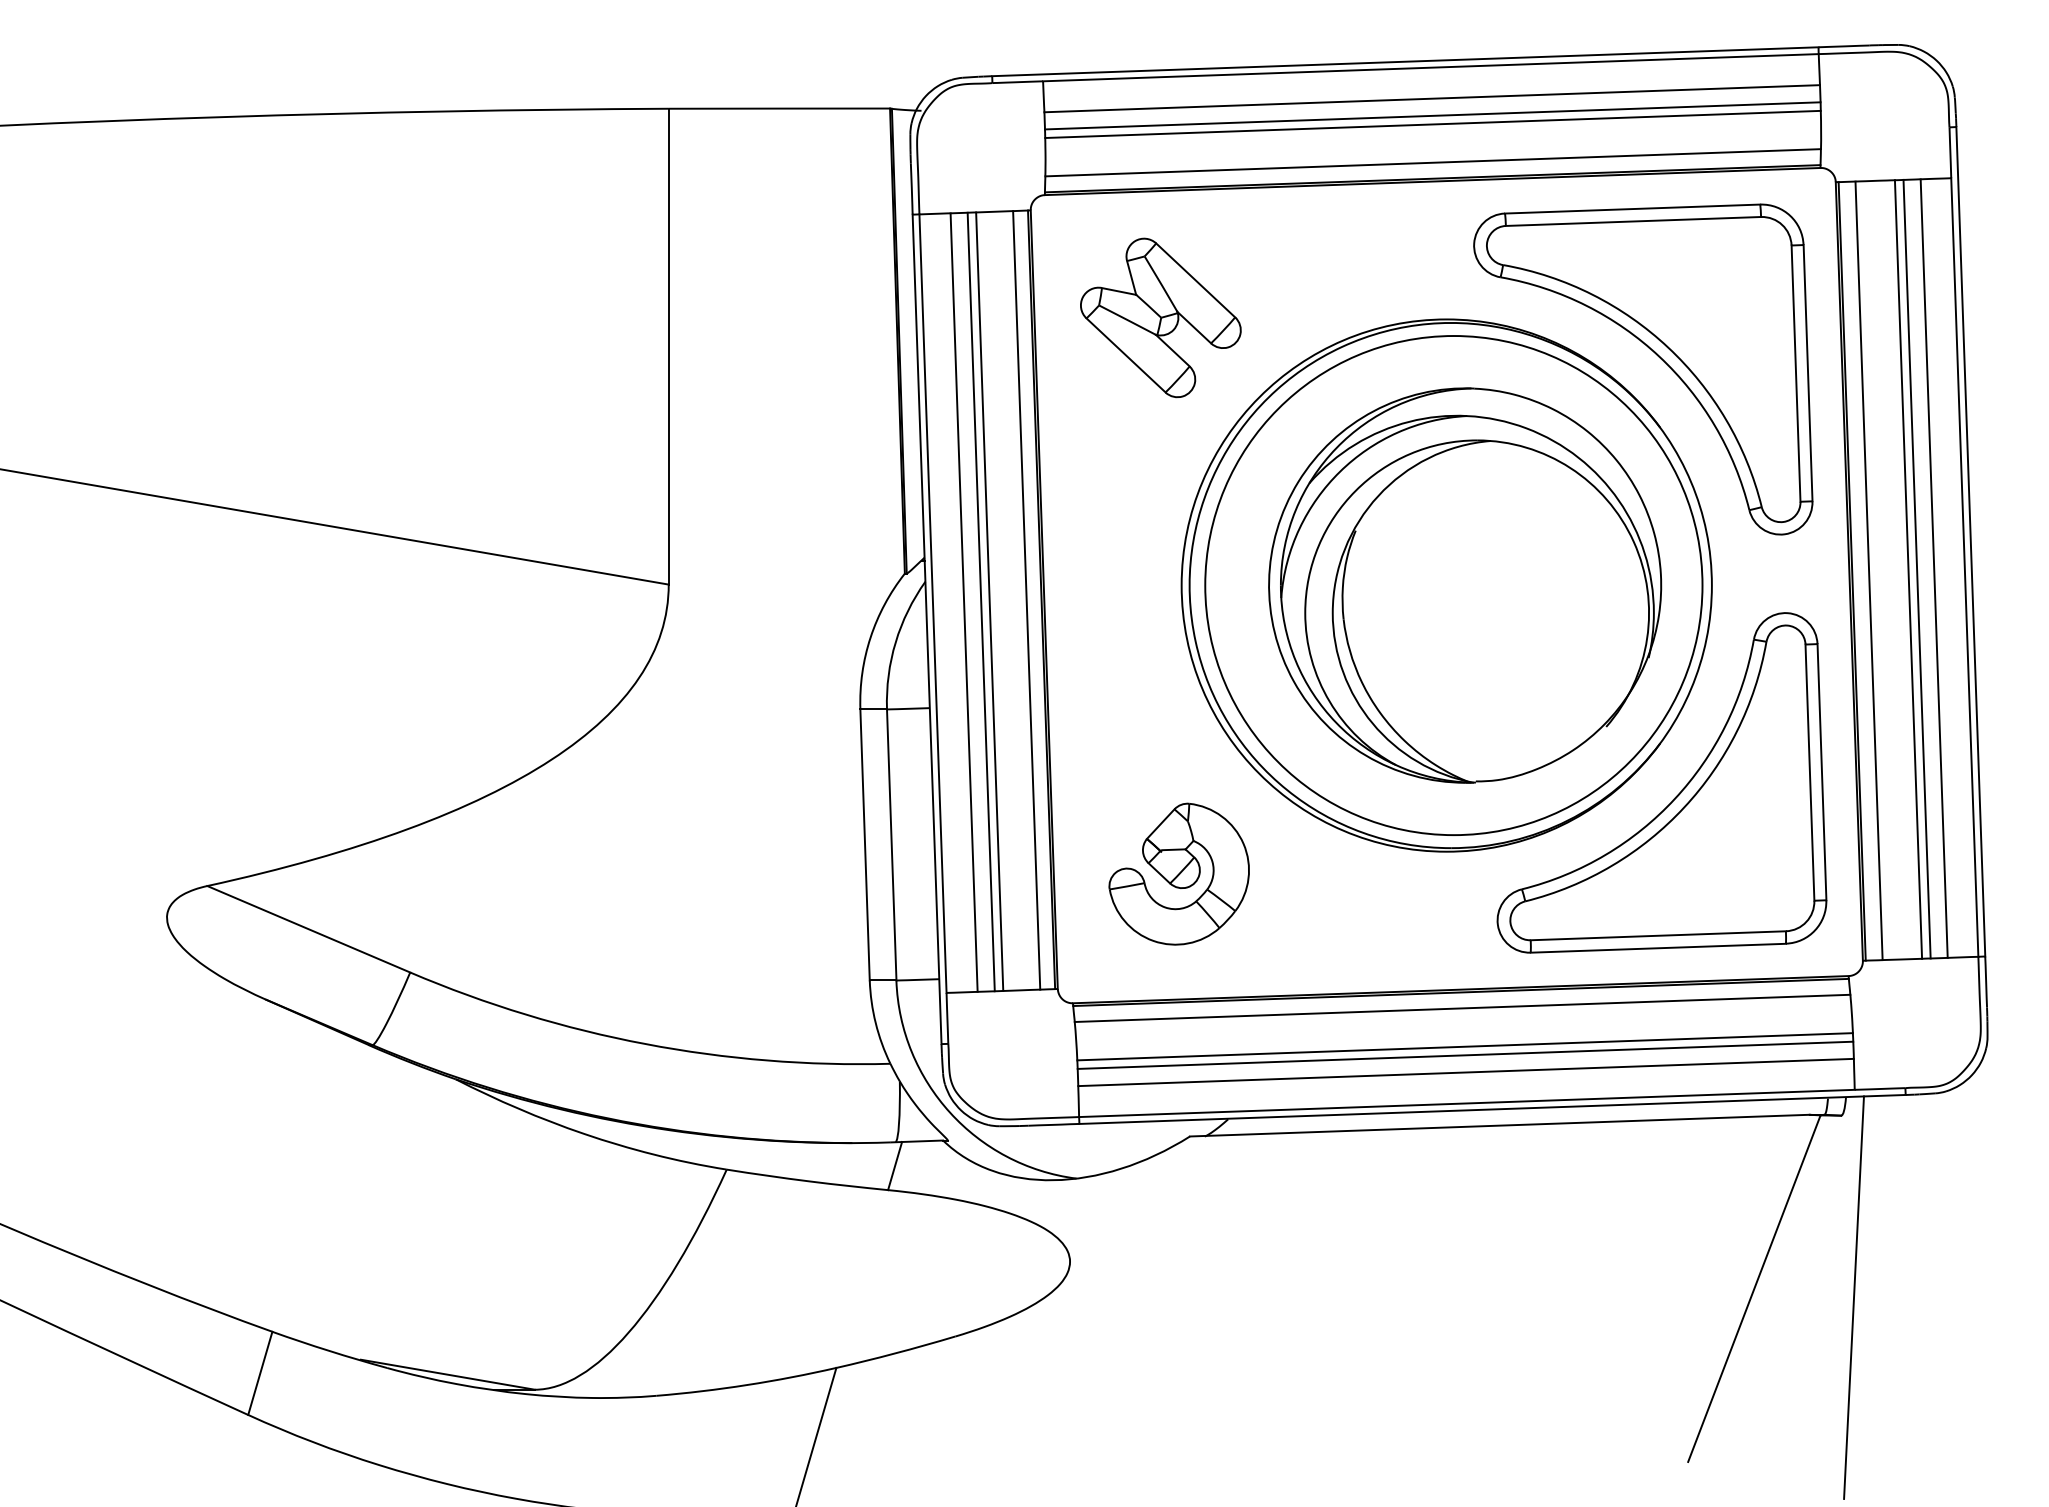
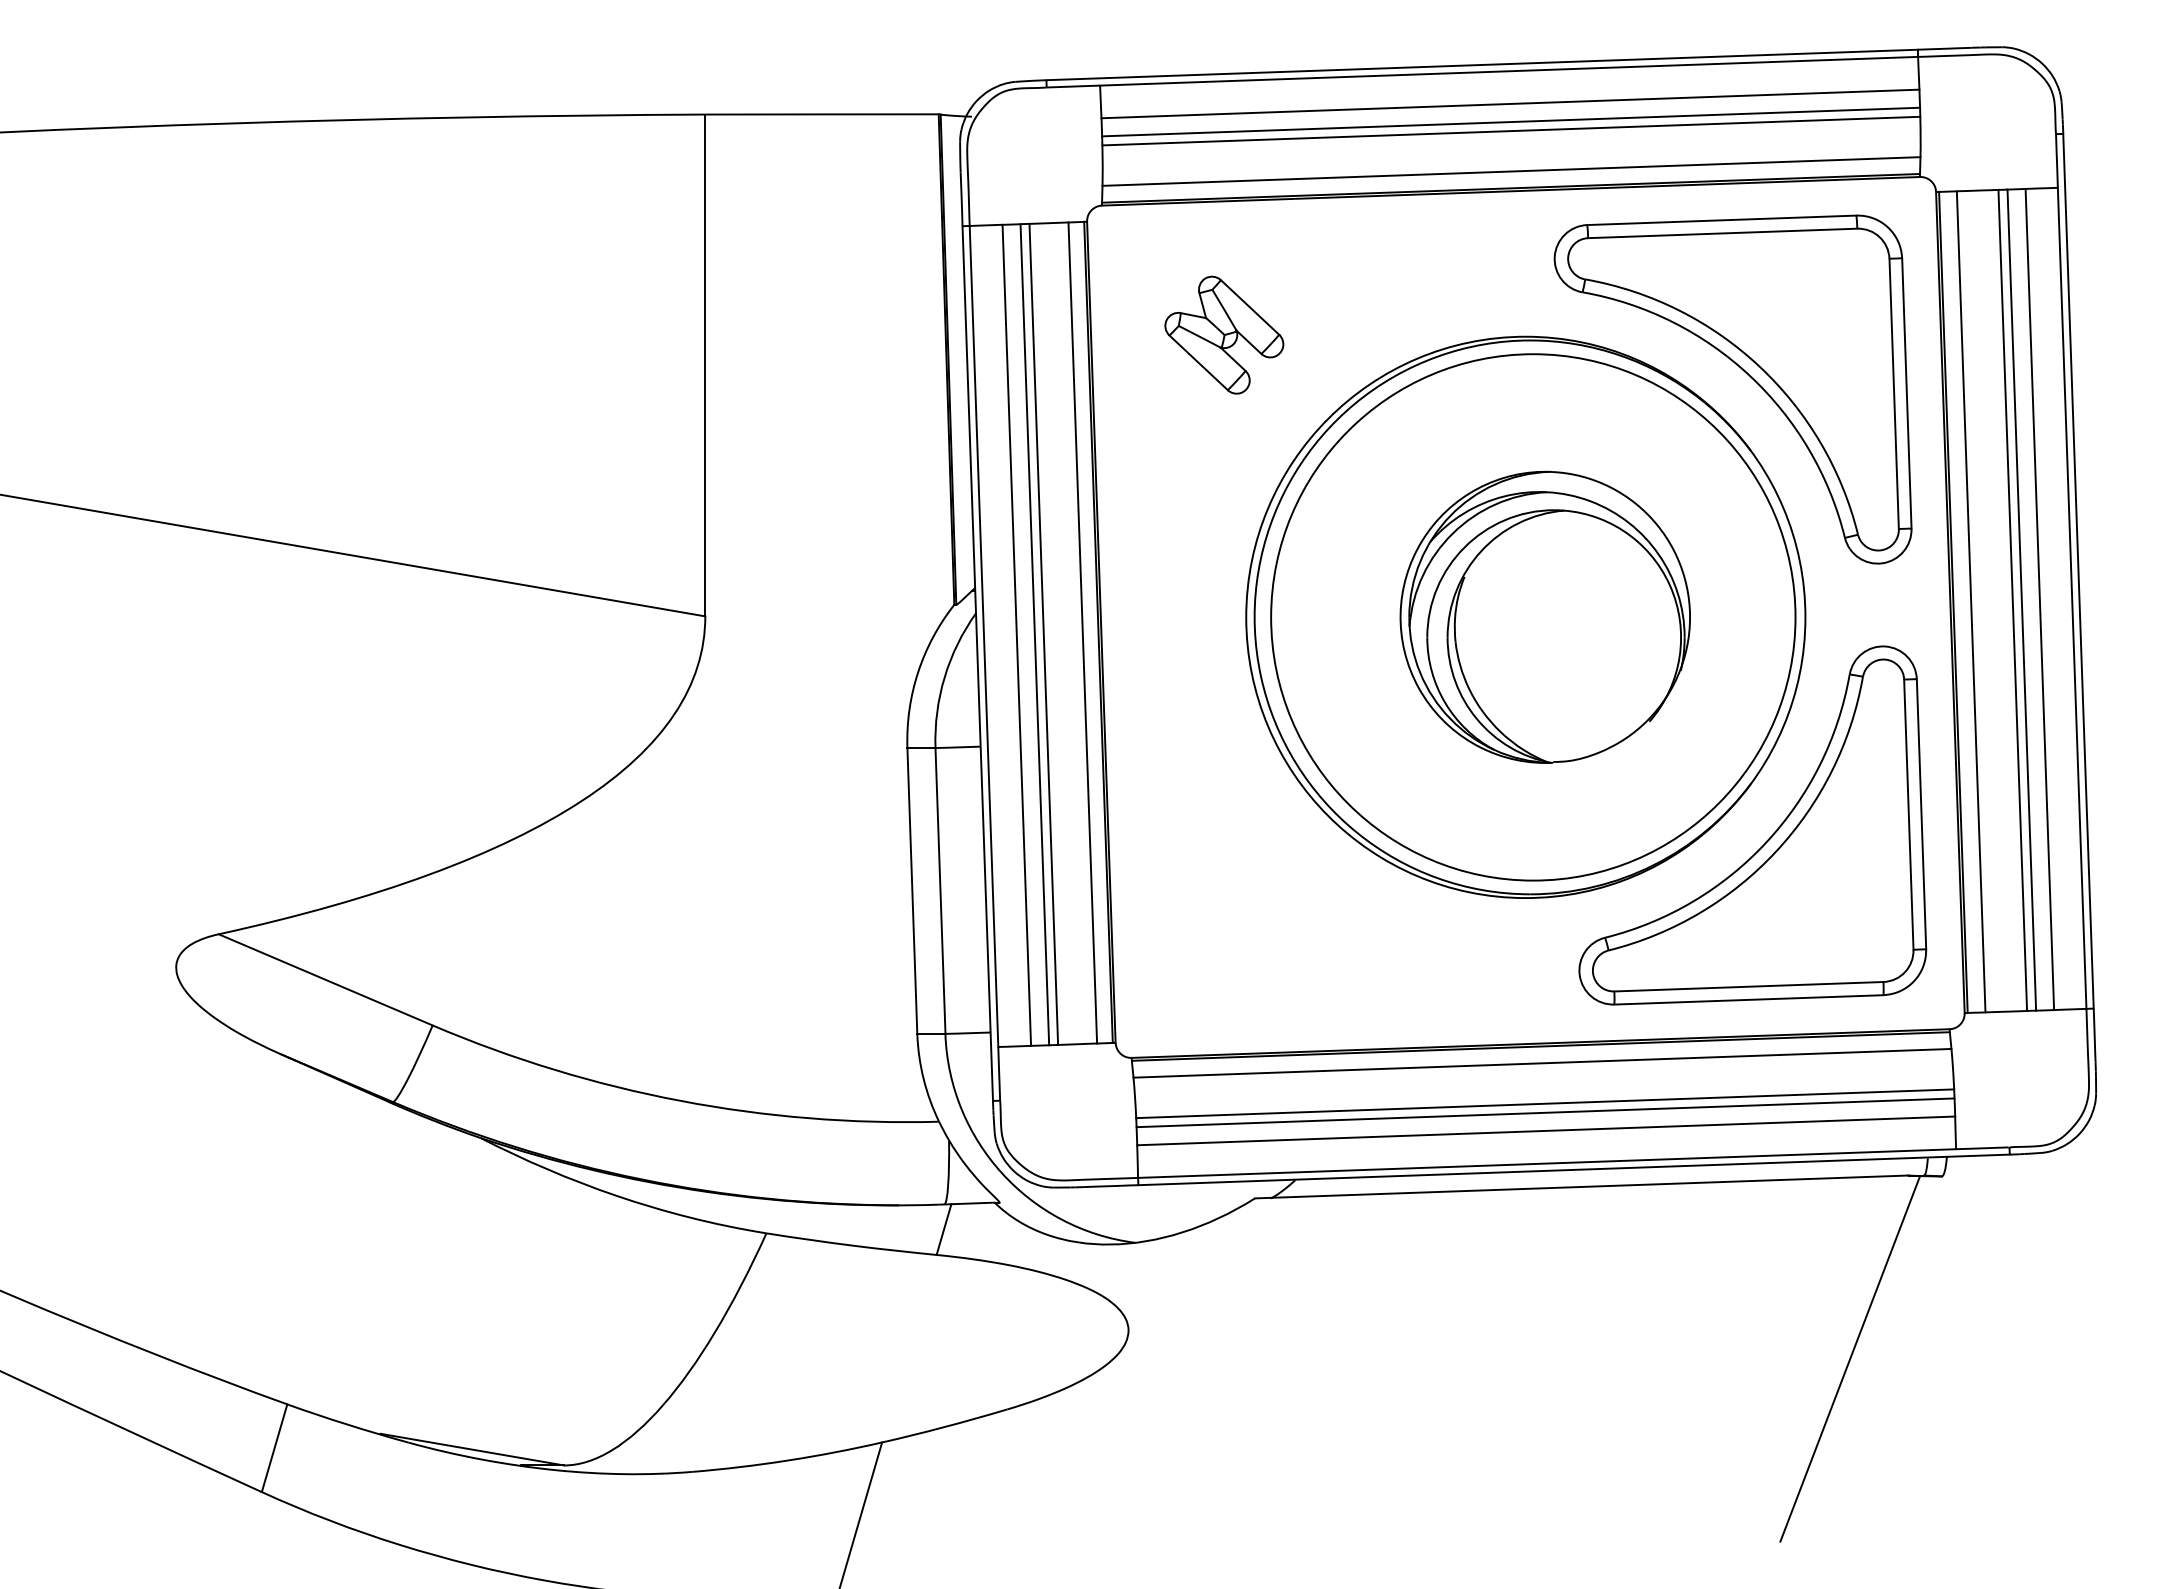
part: (1160, 317) -> (1223, 334), size x0.7
part: (1465, 585) -> (1545, 617), size x0.7
part: (1178, 873) -> (1242, 921), removed
line: (1853, 1297) -> (1954, 1368), removed

